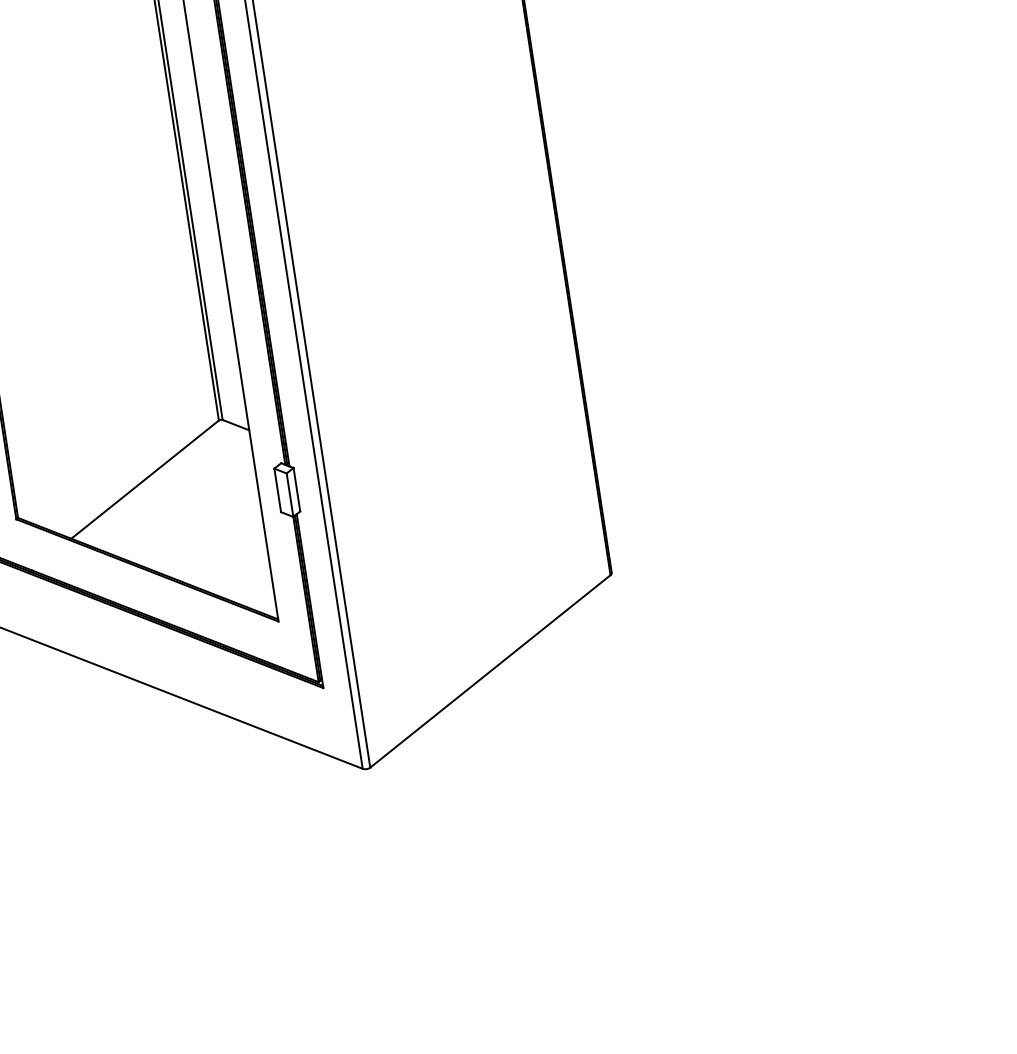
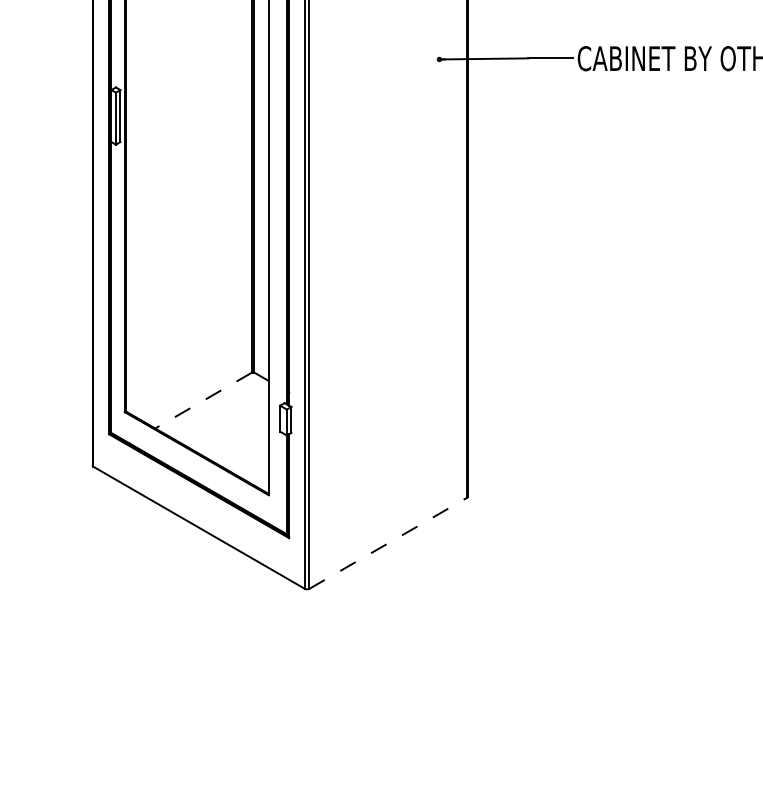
line: (144, 479) -> (203, 400), solid -> dashed
line: (491, 671) -> (388, 543), solid -> dashed

